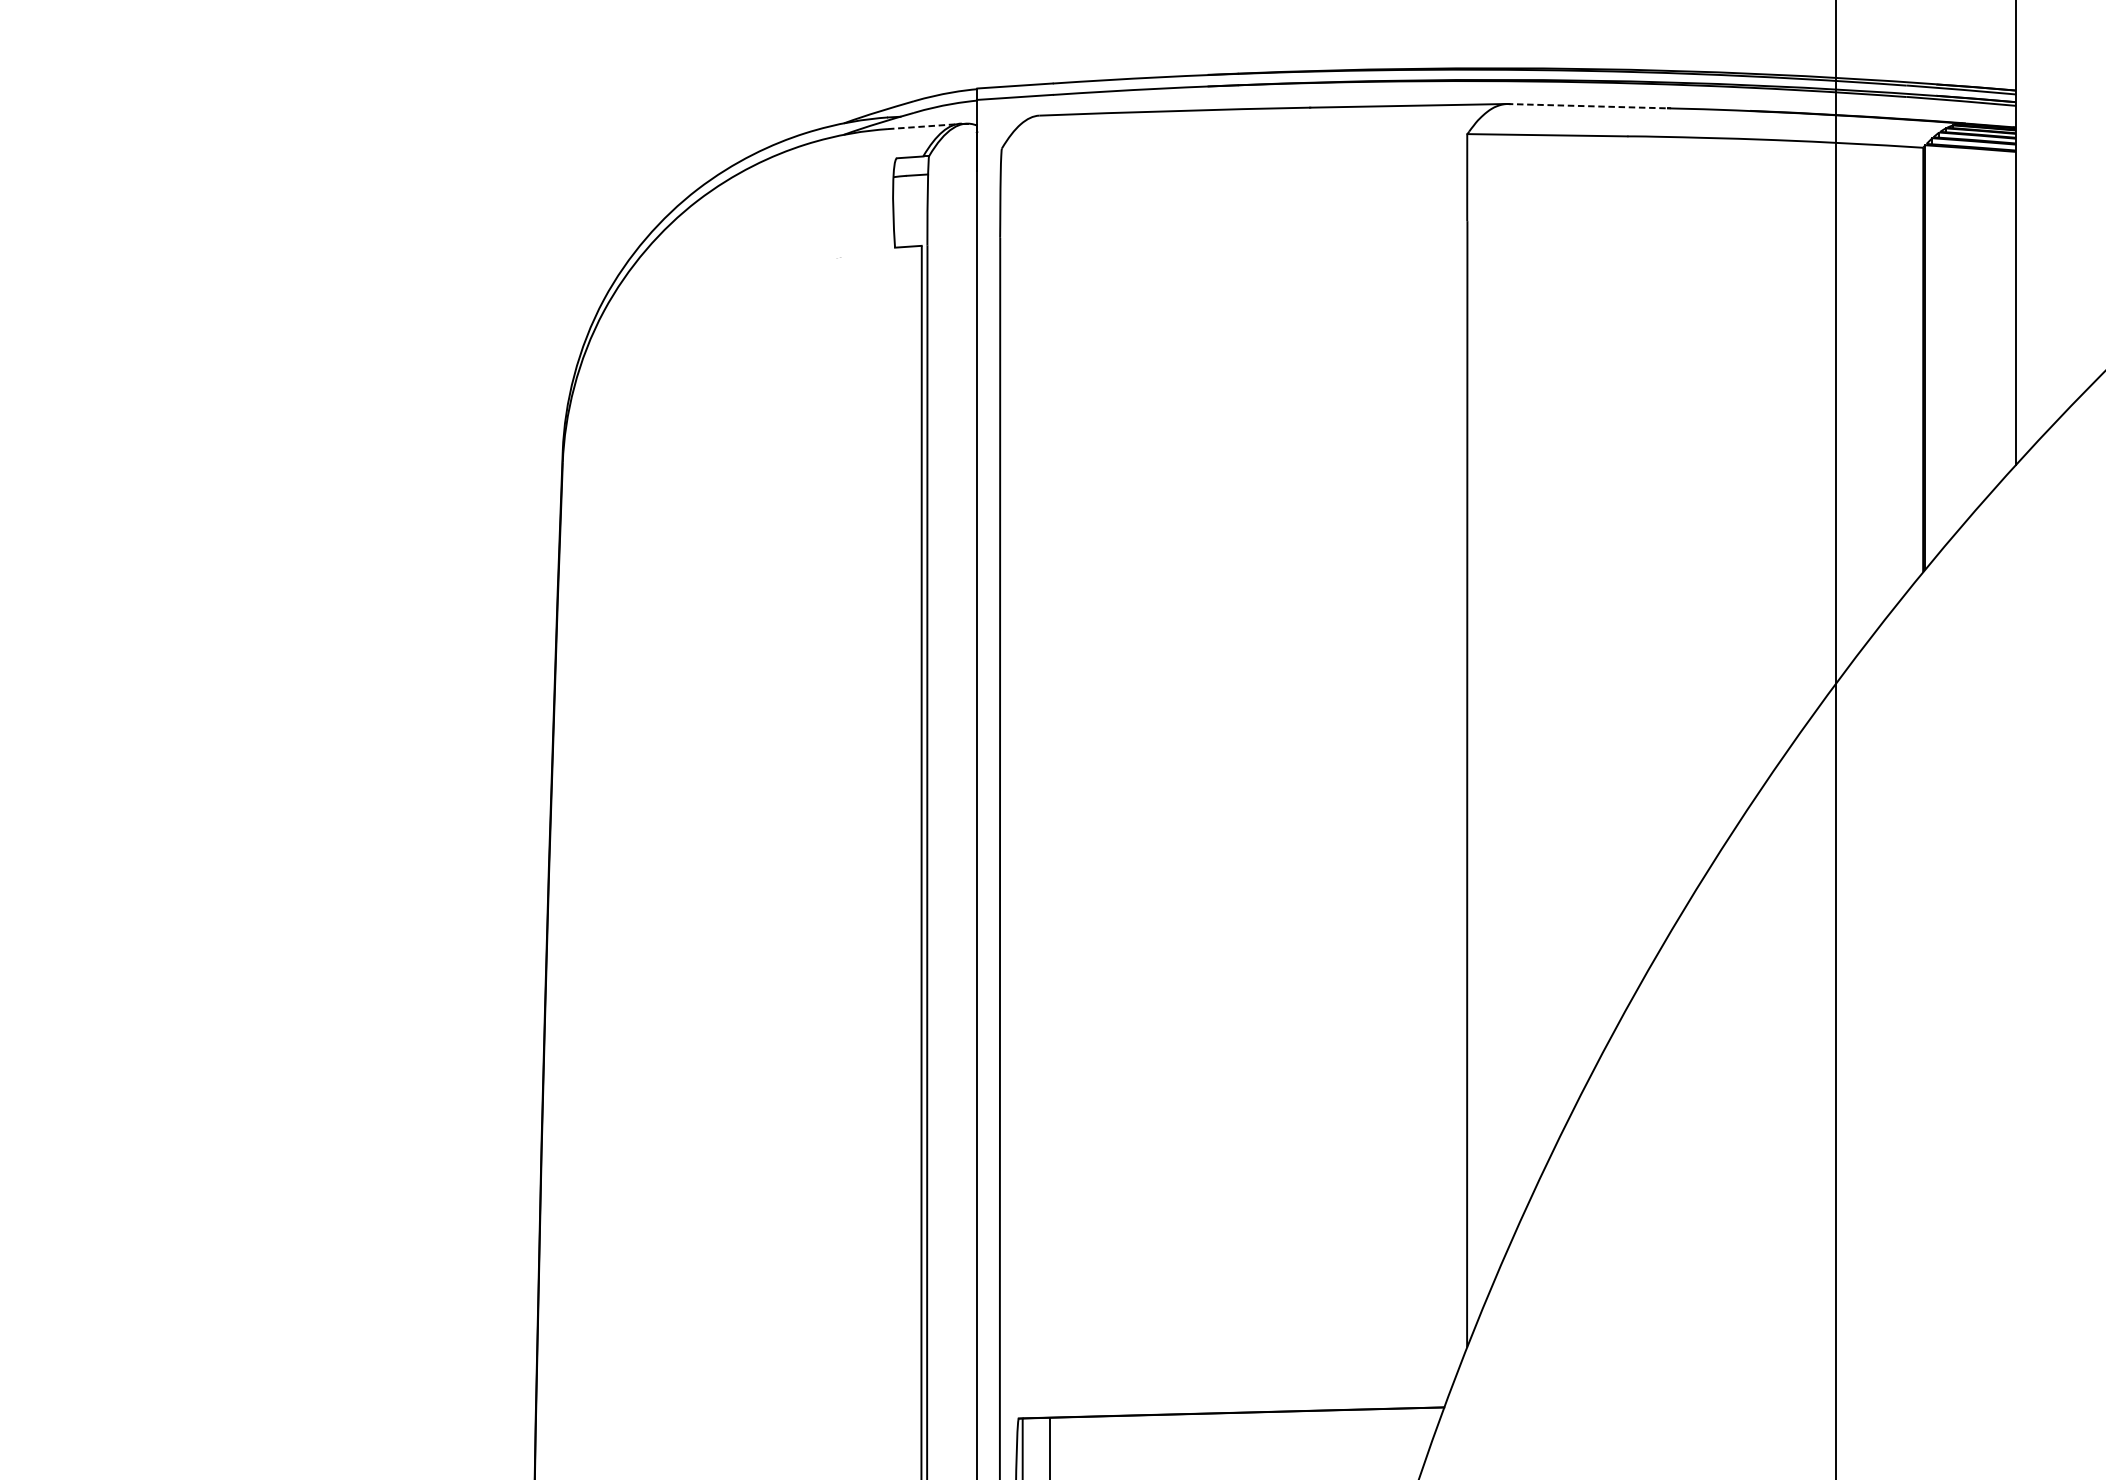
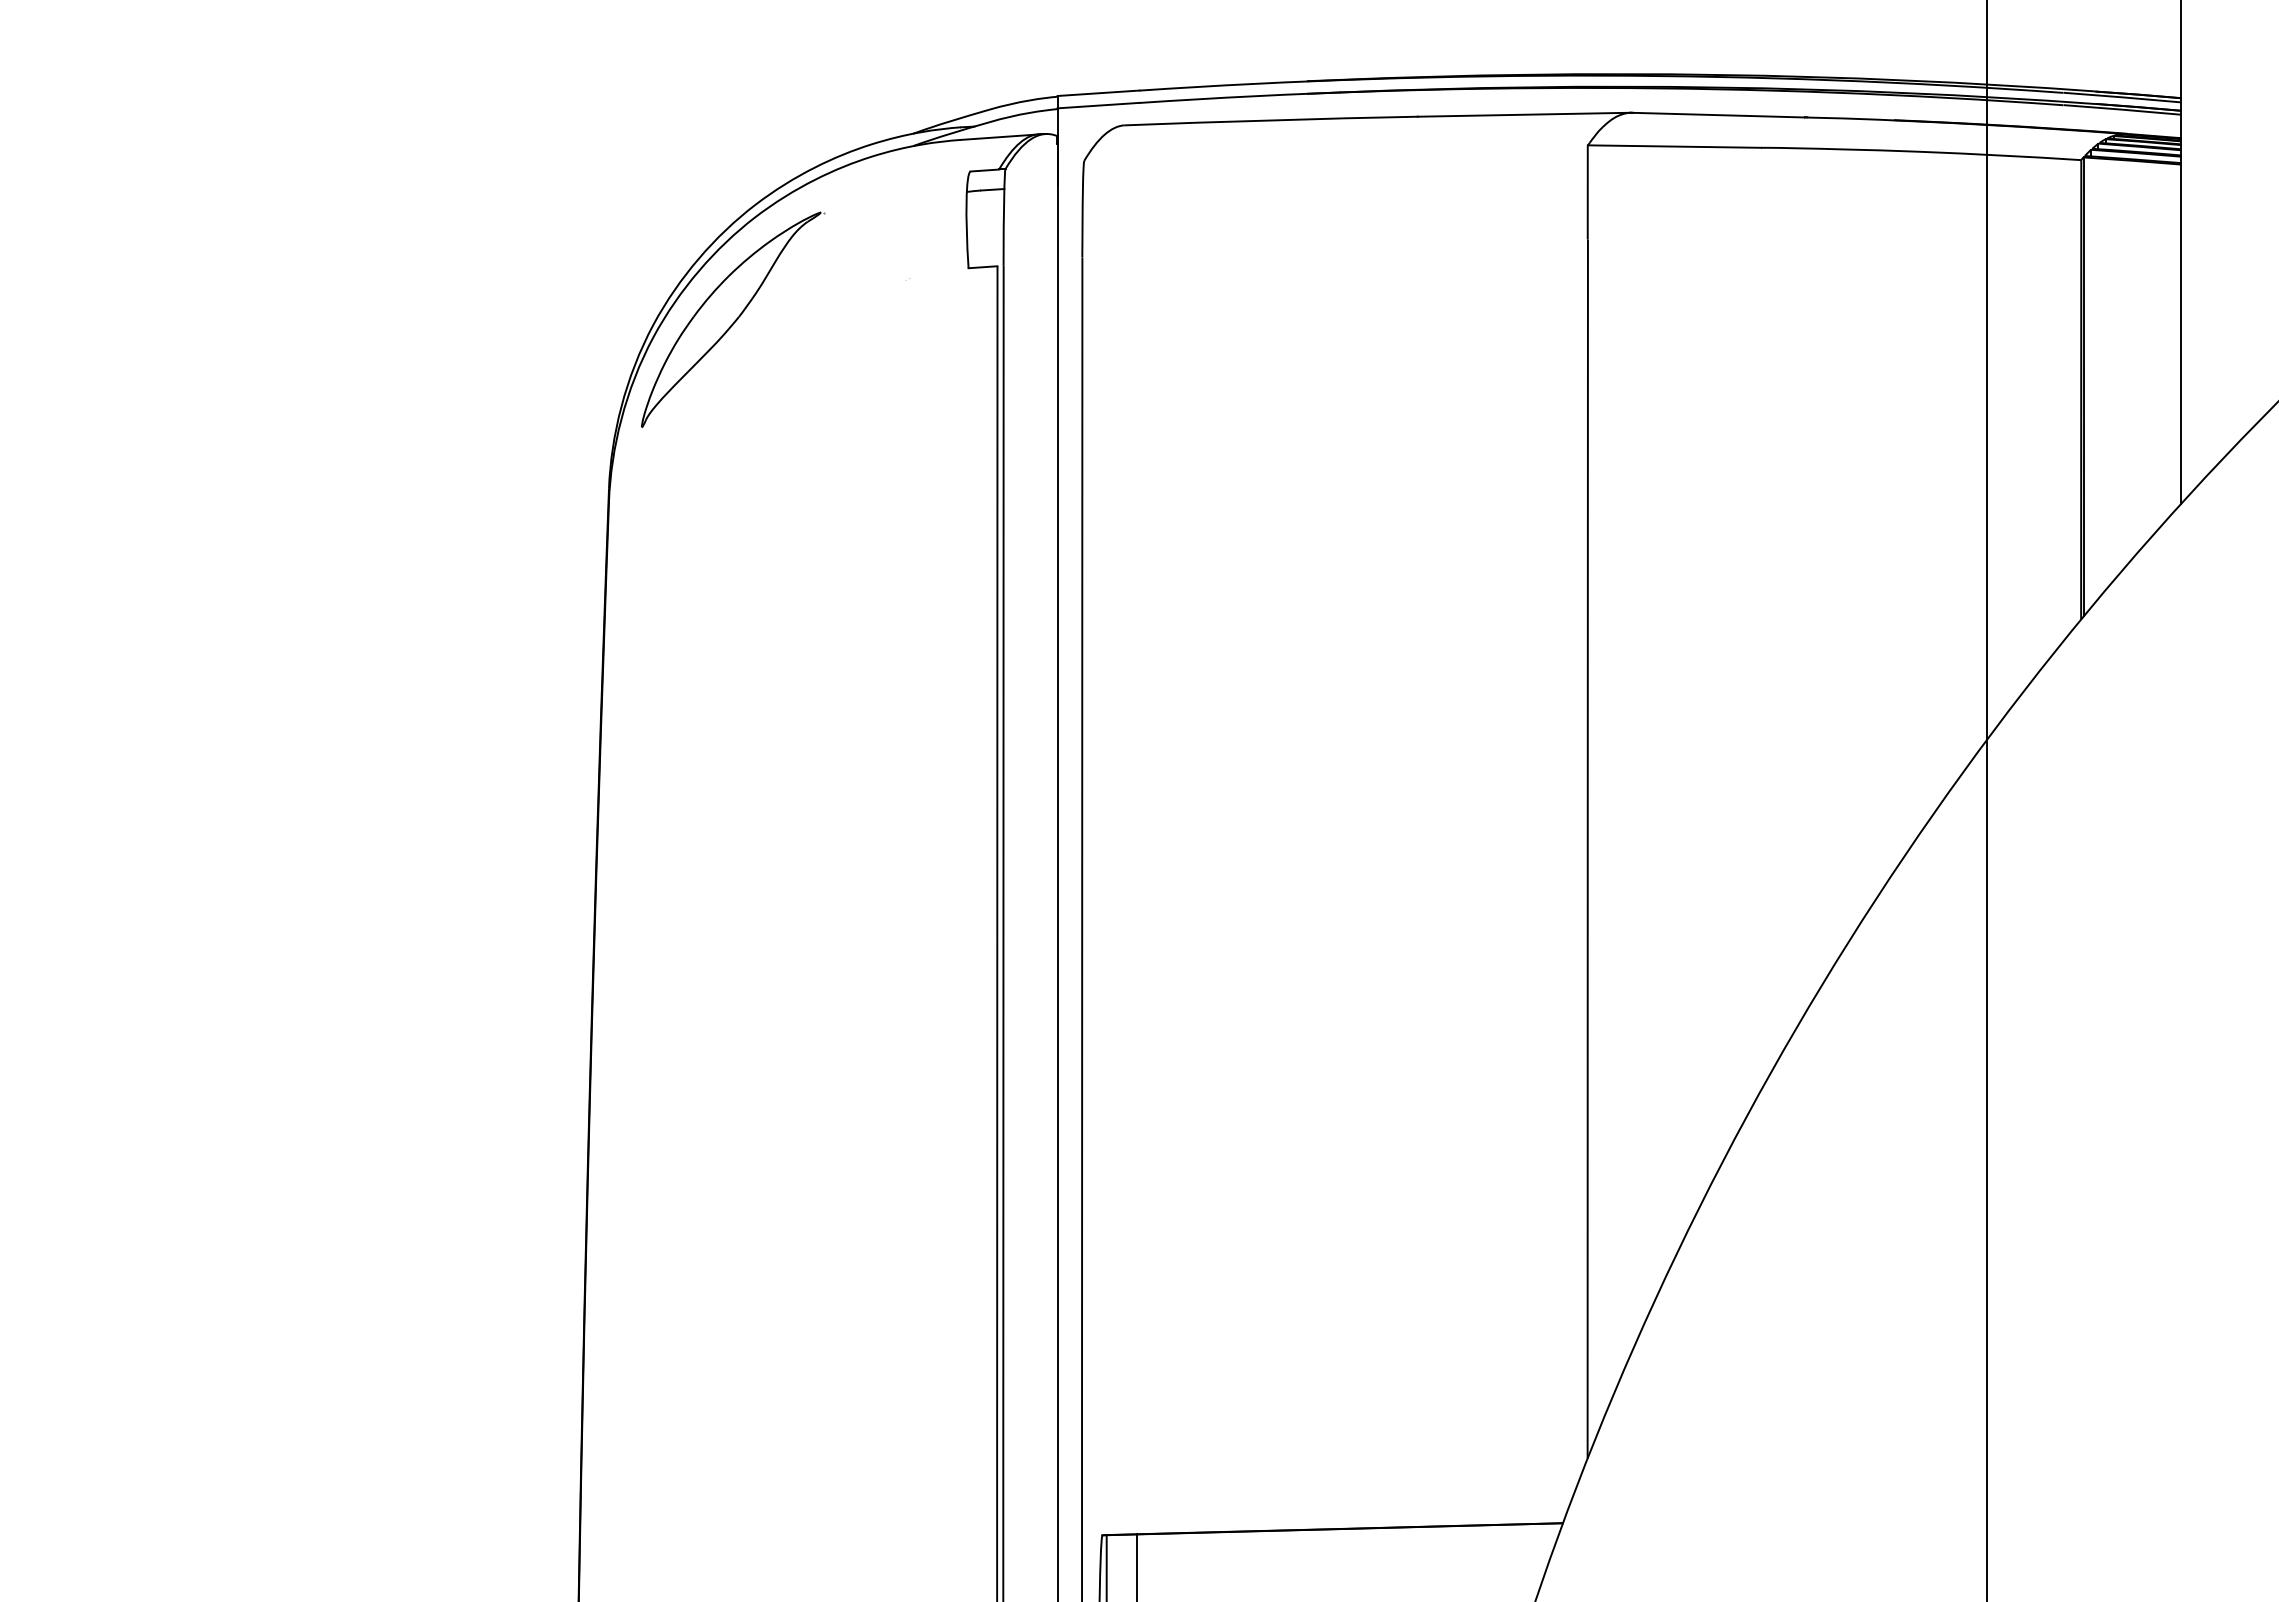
line: (1587, 106) -> (1717, 115), dashed -> solid
line: (921, 126) -> (997, 137), dashed -> solid
part: (677, 295) -> (733, 319), added

